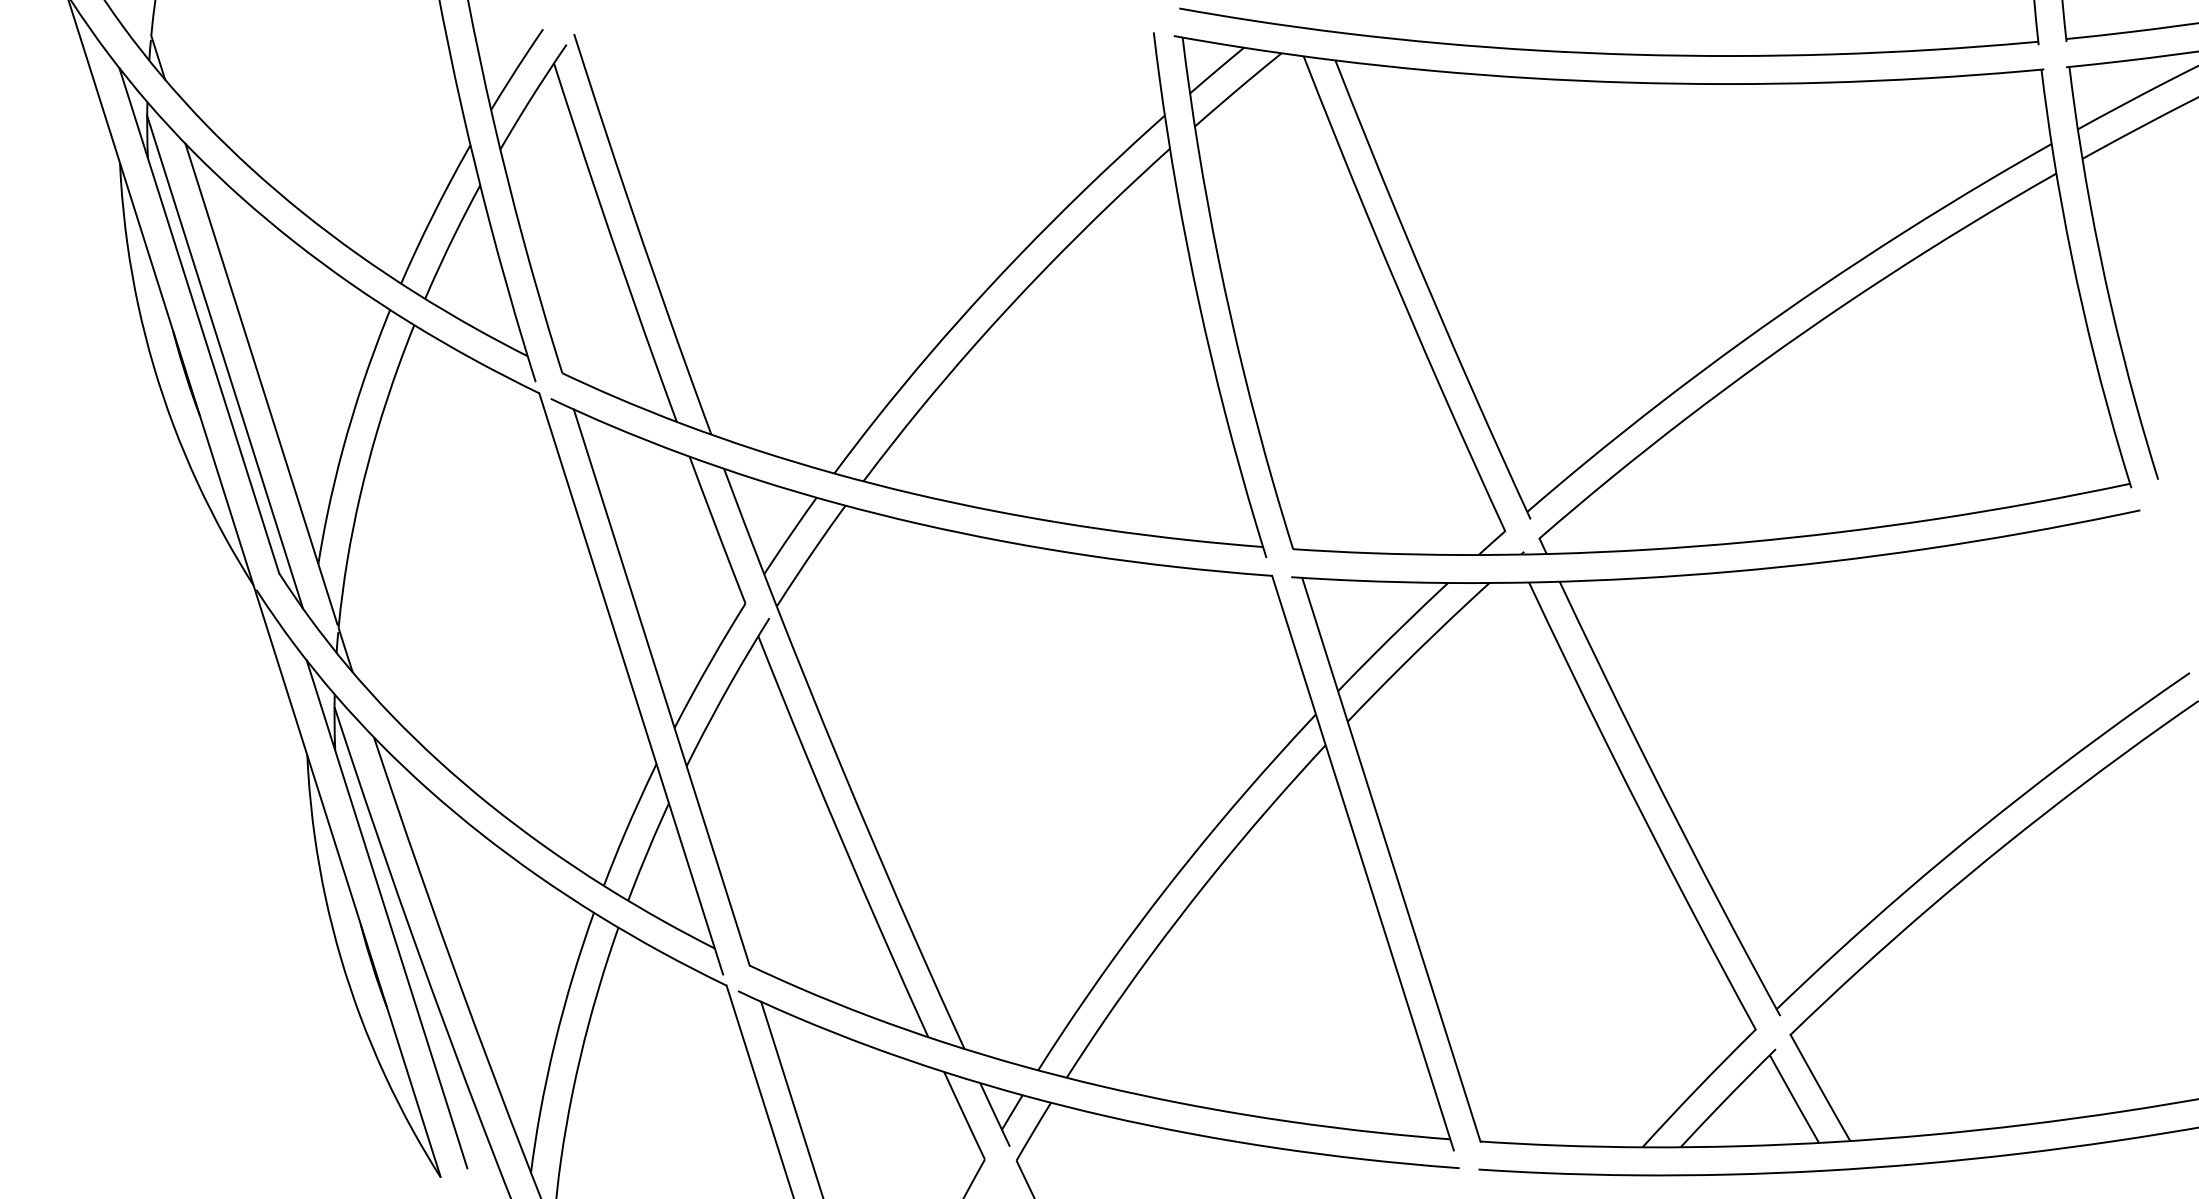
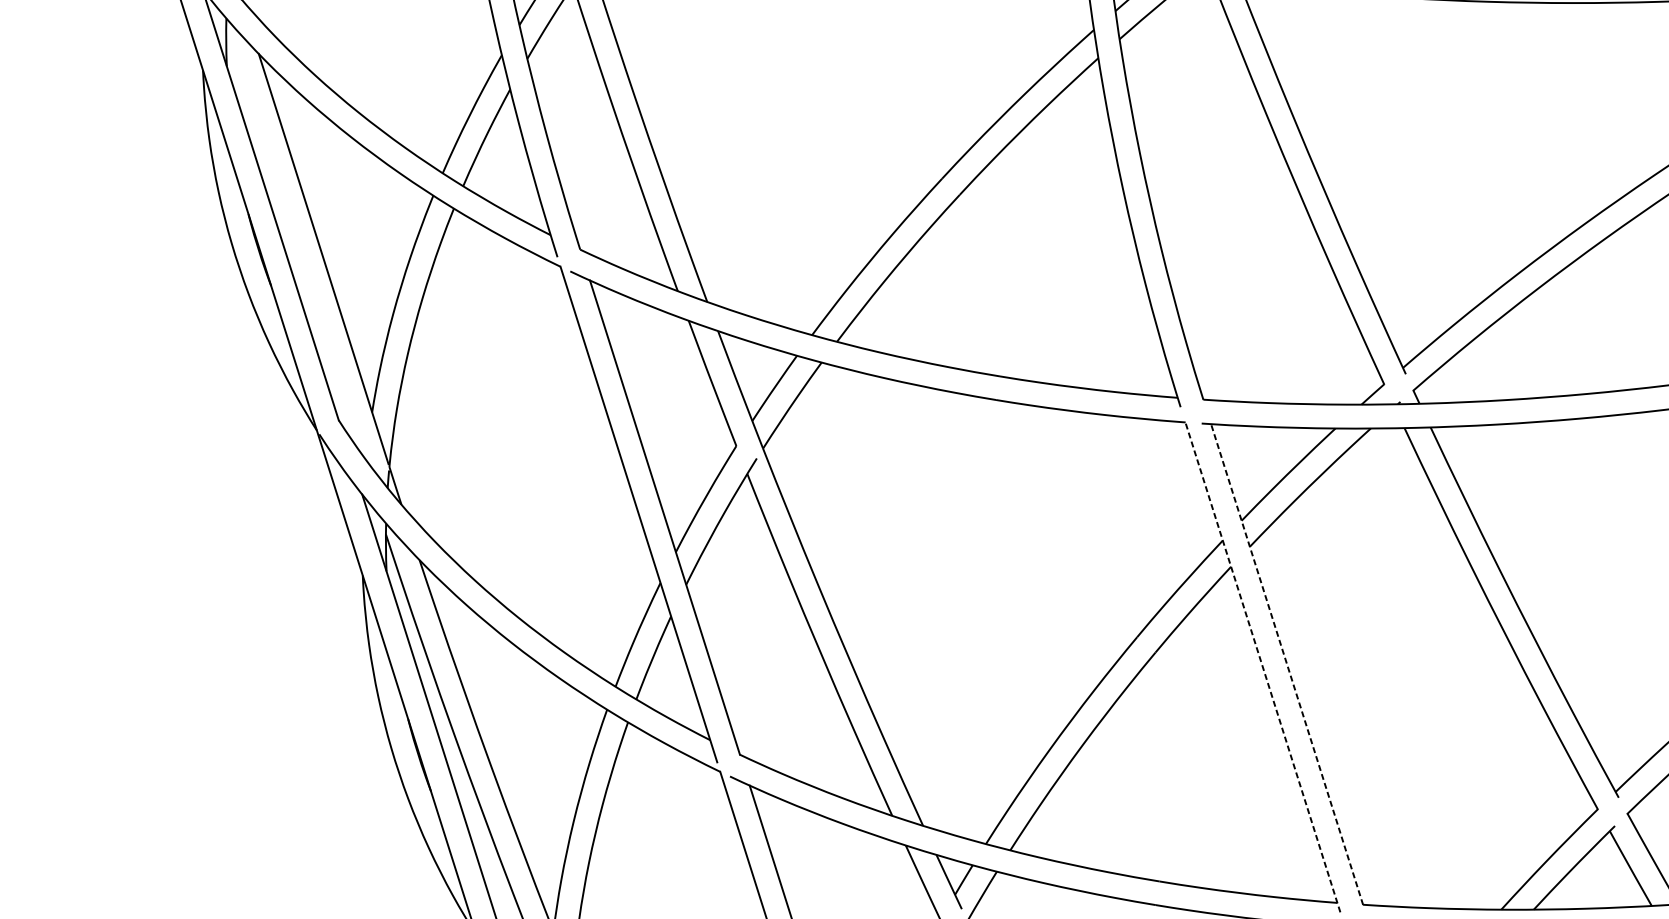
line: (225, 361) -> (292, 239), removed
line: (1391, 859) -> (1287, 664), solid -> dashed
line: (1362, 862) -> (1262, 666), solid -> dashed

